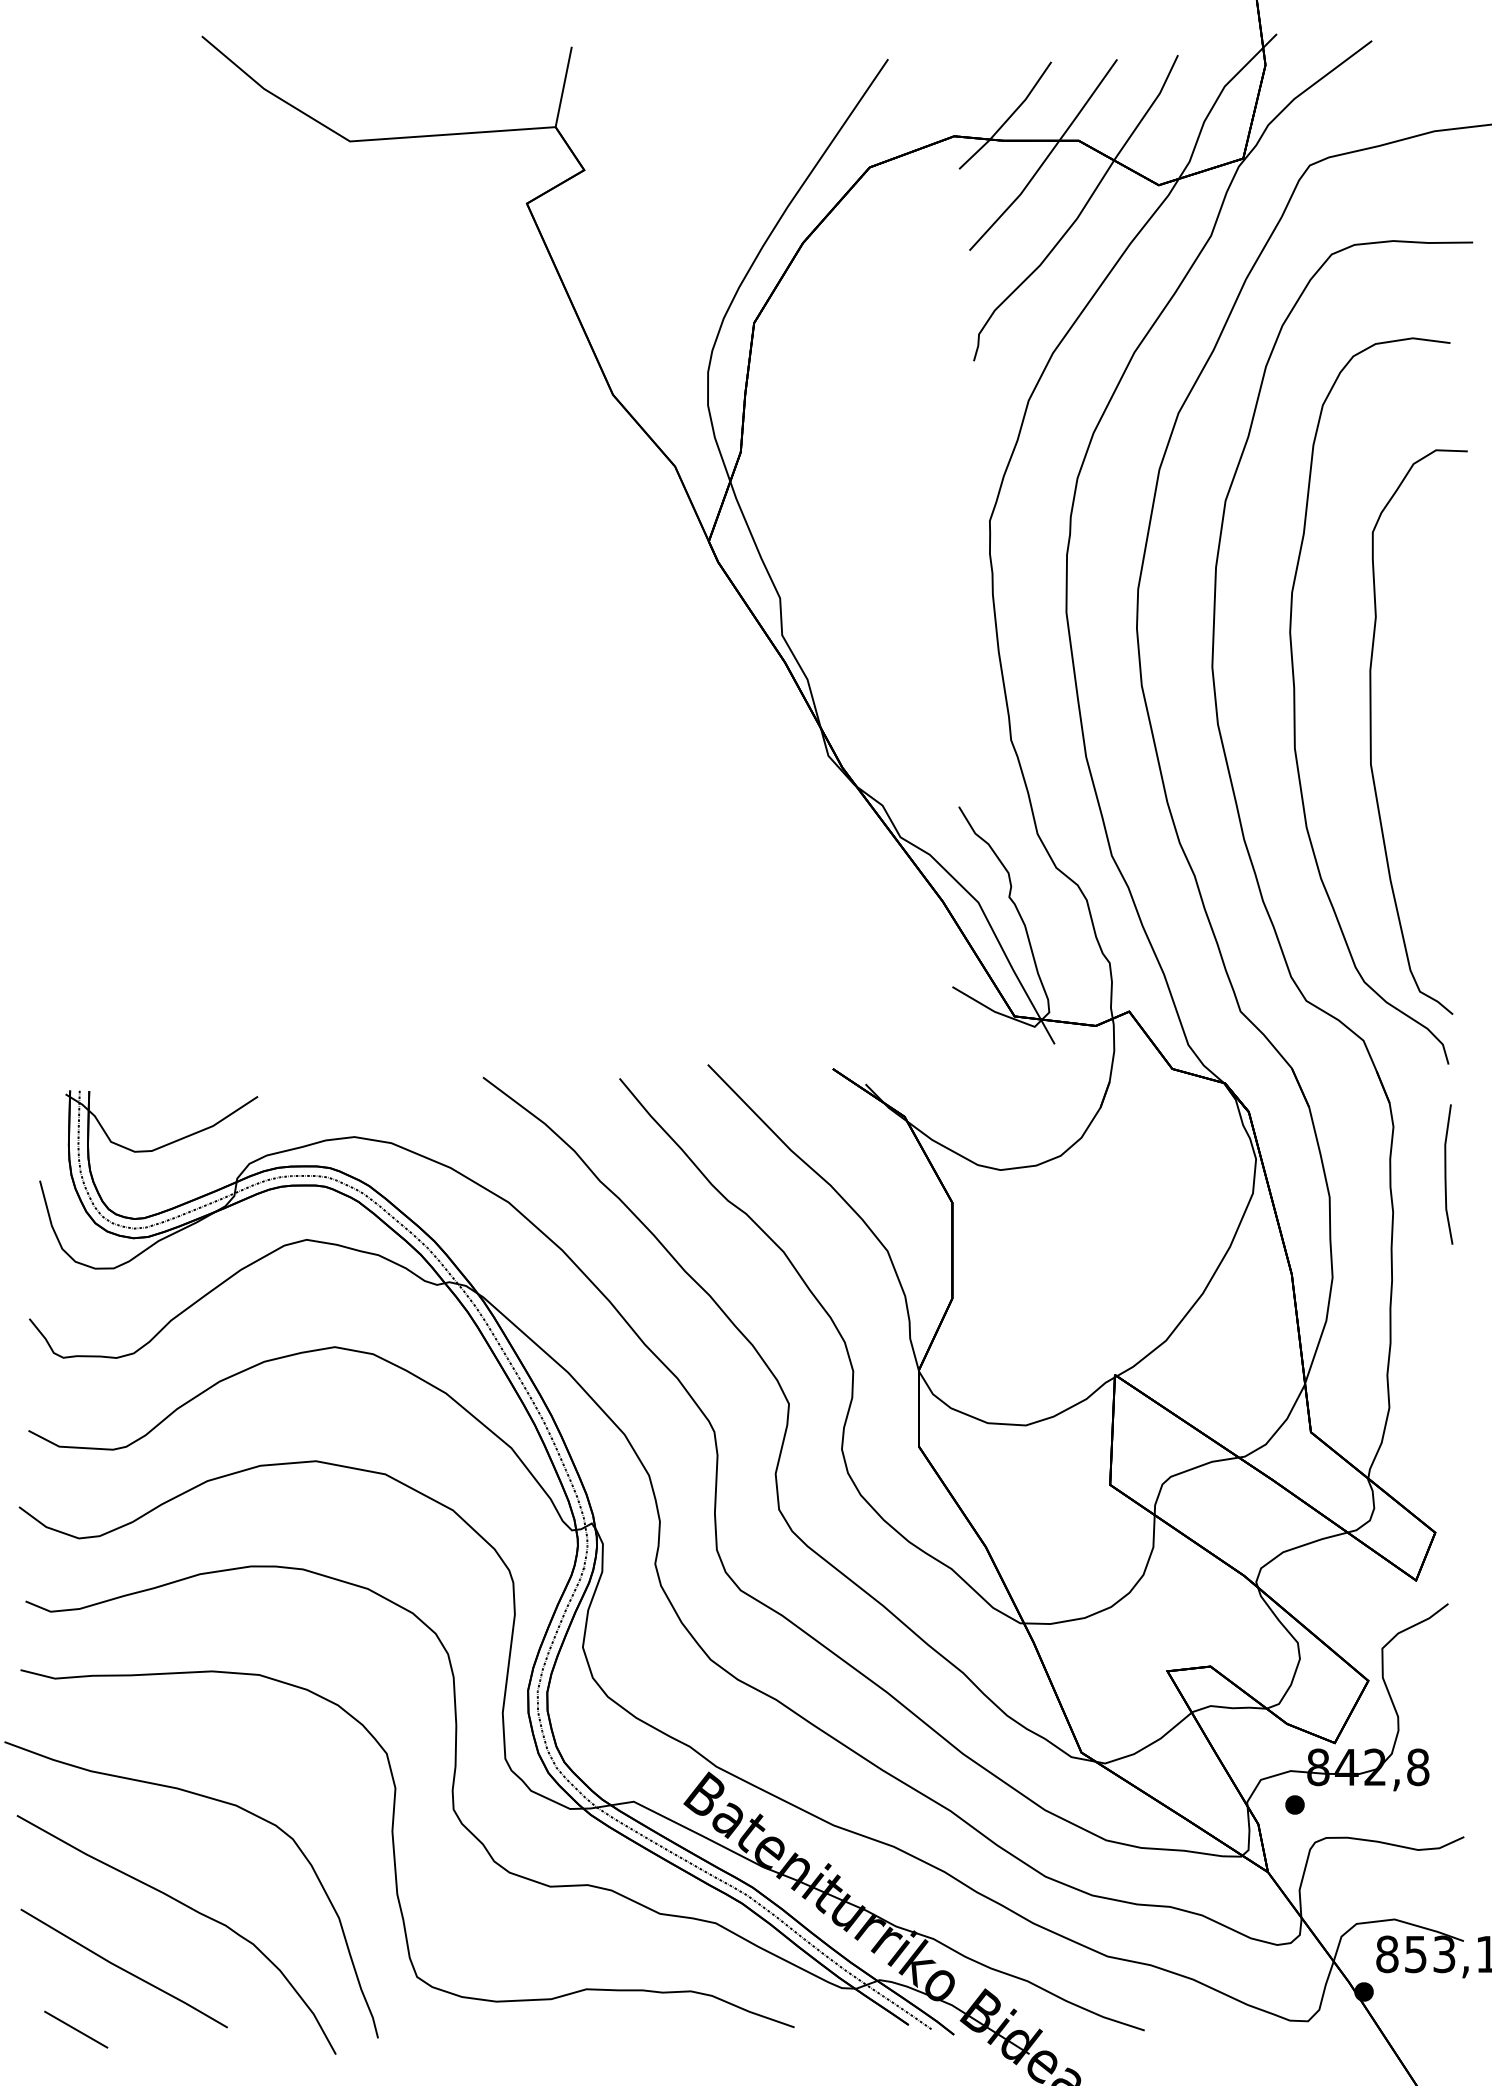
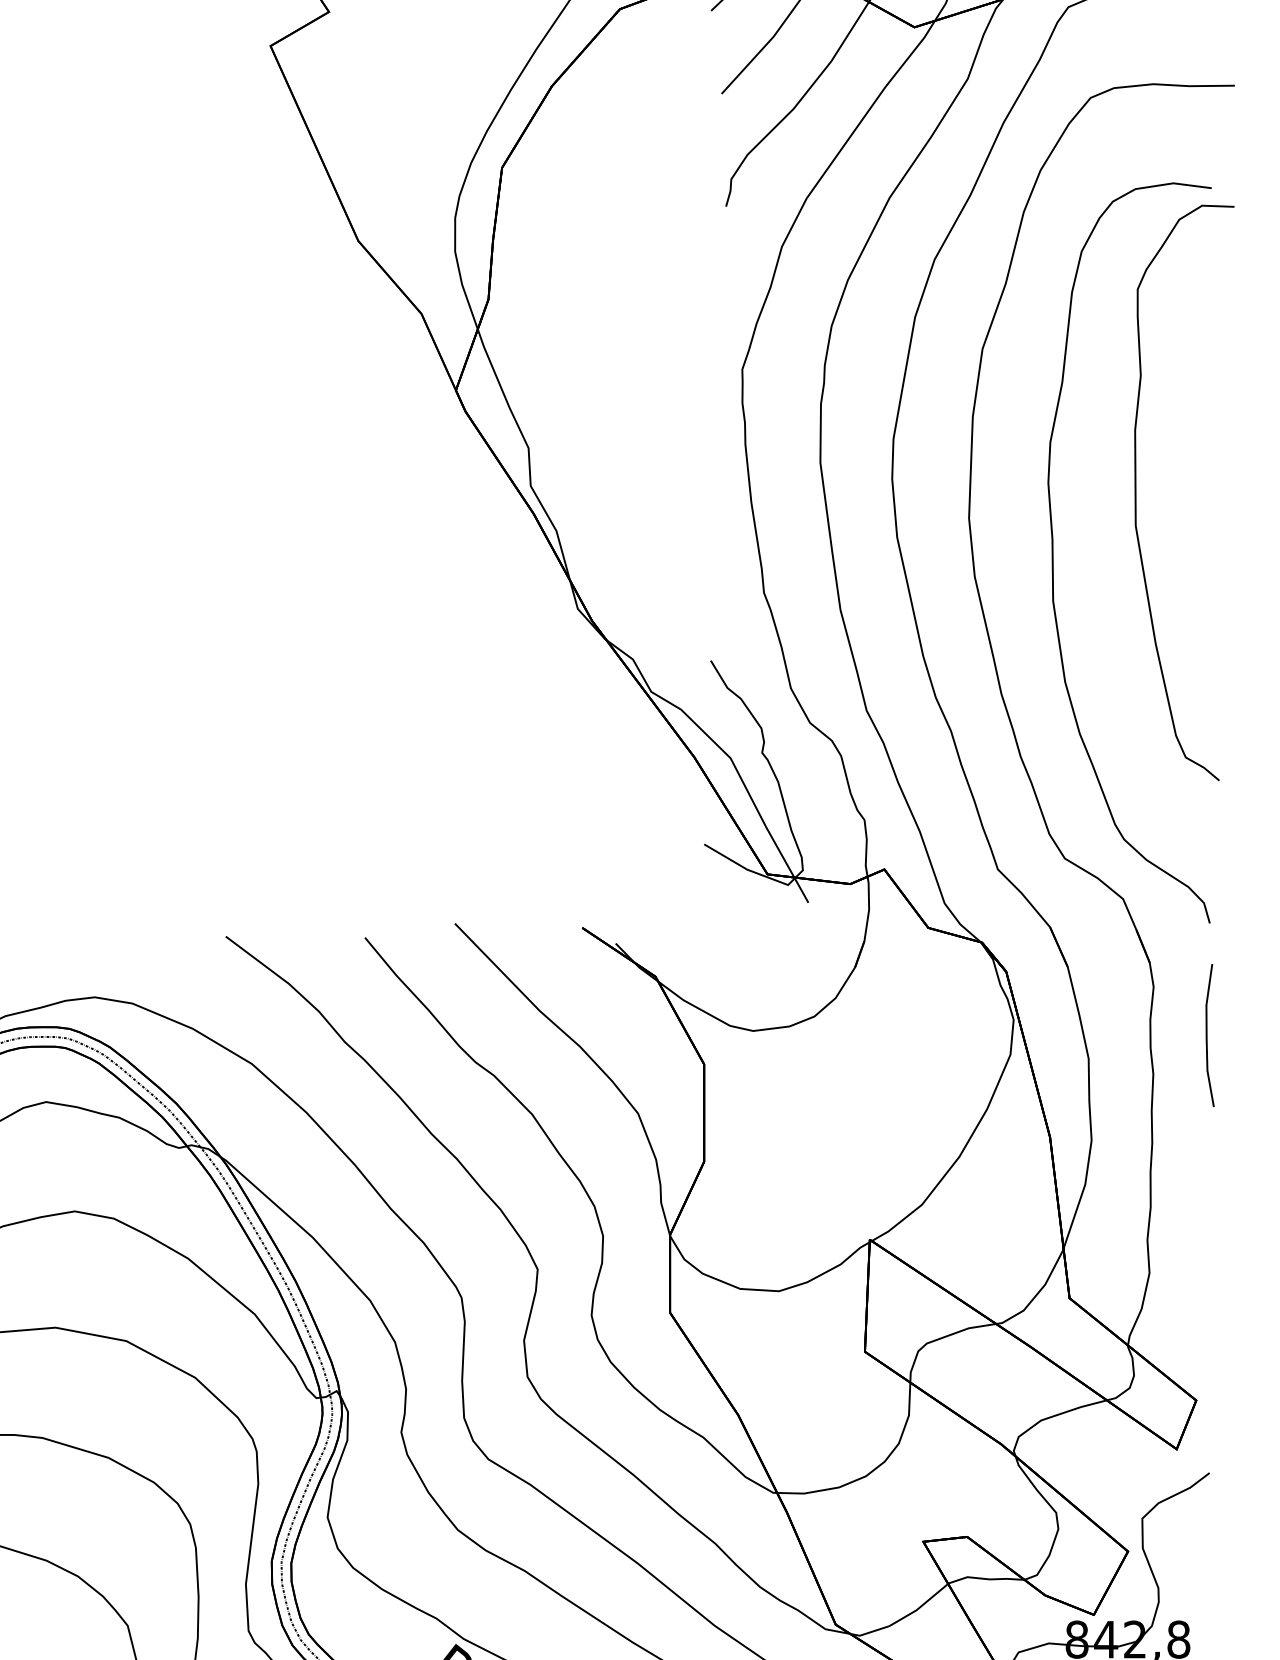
part: (1371, 731) -> (1136, 492), moved

